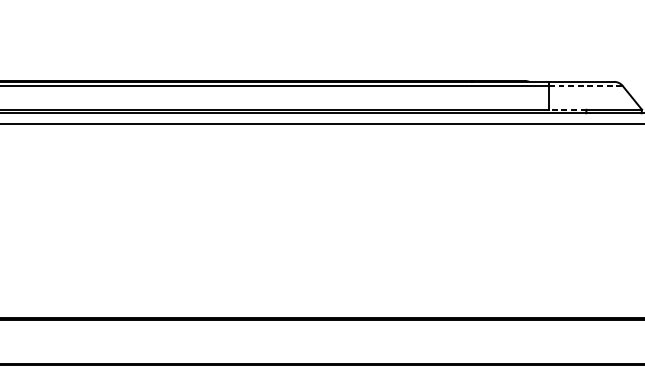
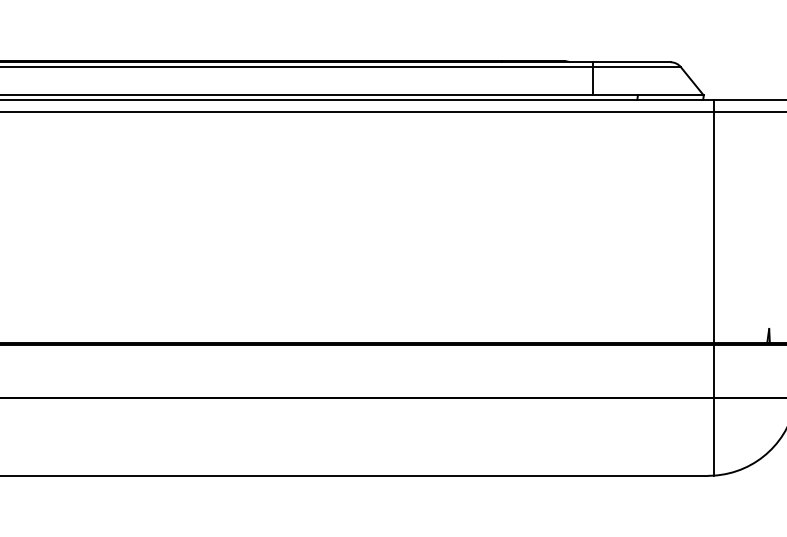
line: (586, 86) -> (637, 67), dashed -> solid
line: (567, 109) -> (615, 95), dashed -> solid

